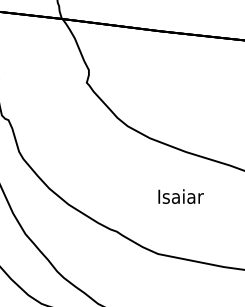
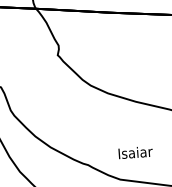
text: (180, 196) -> (135, 152), moved

